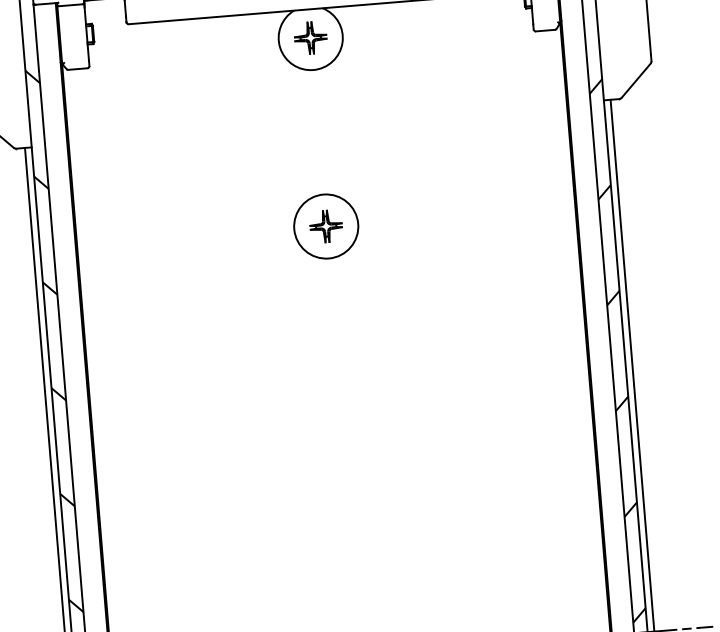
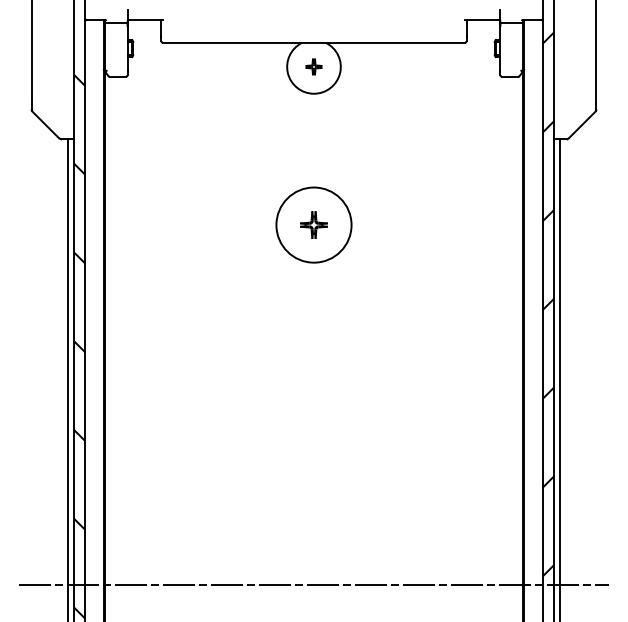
part: (310, 37) -> (313, 66), size x0.6
circle: (325, 225) -> (313, 224), size x1.4

